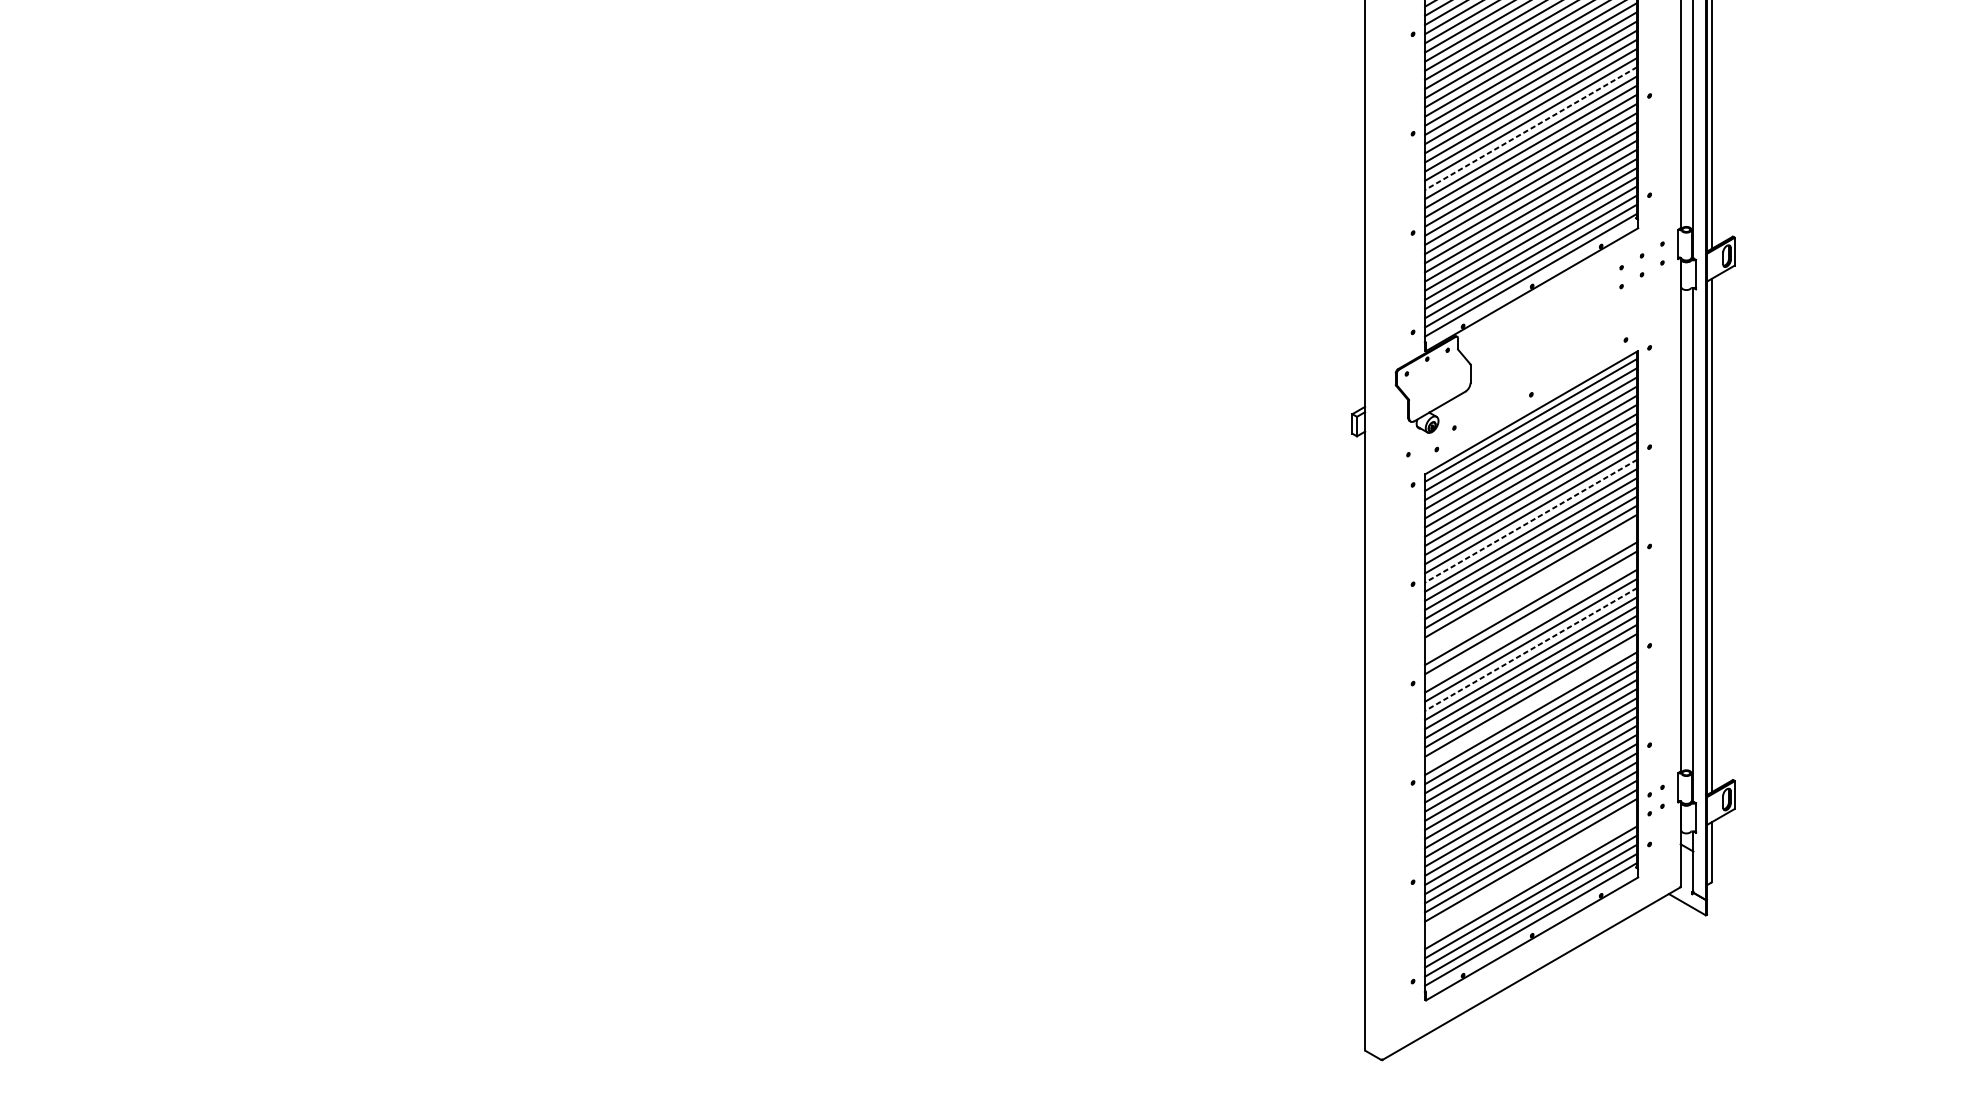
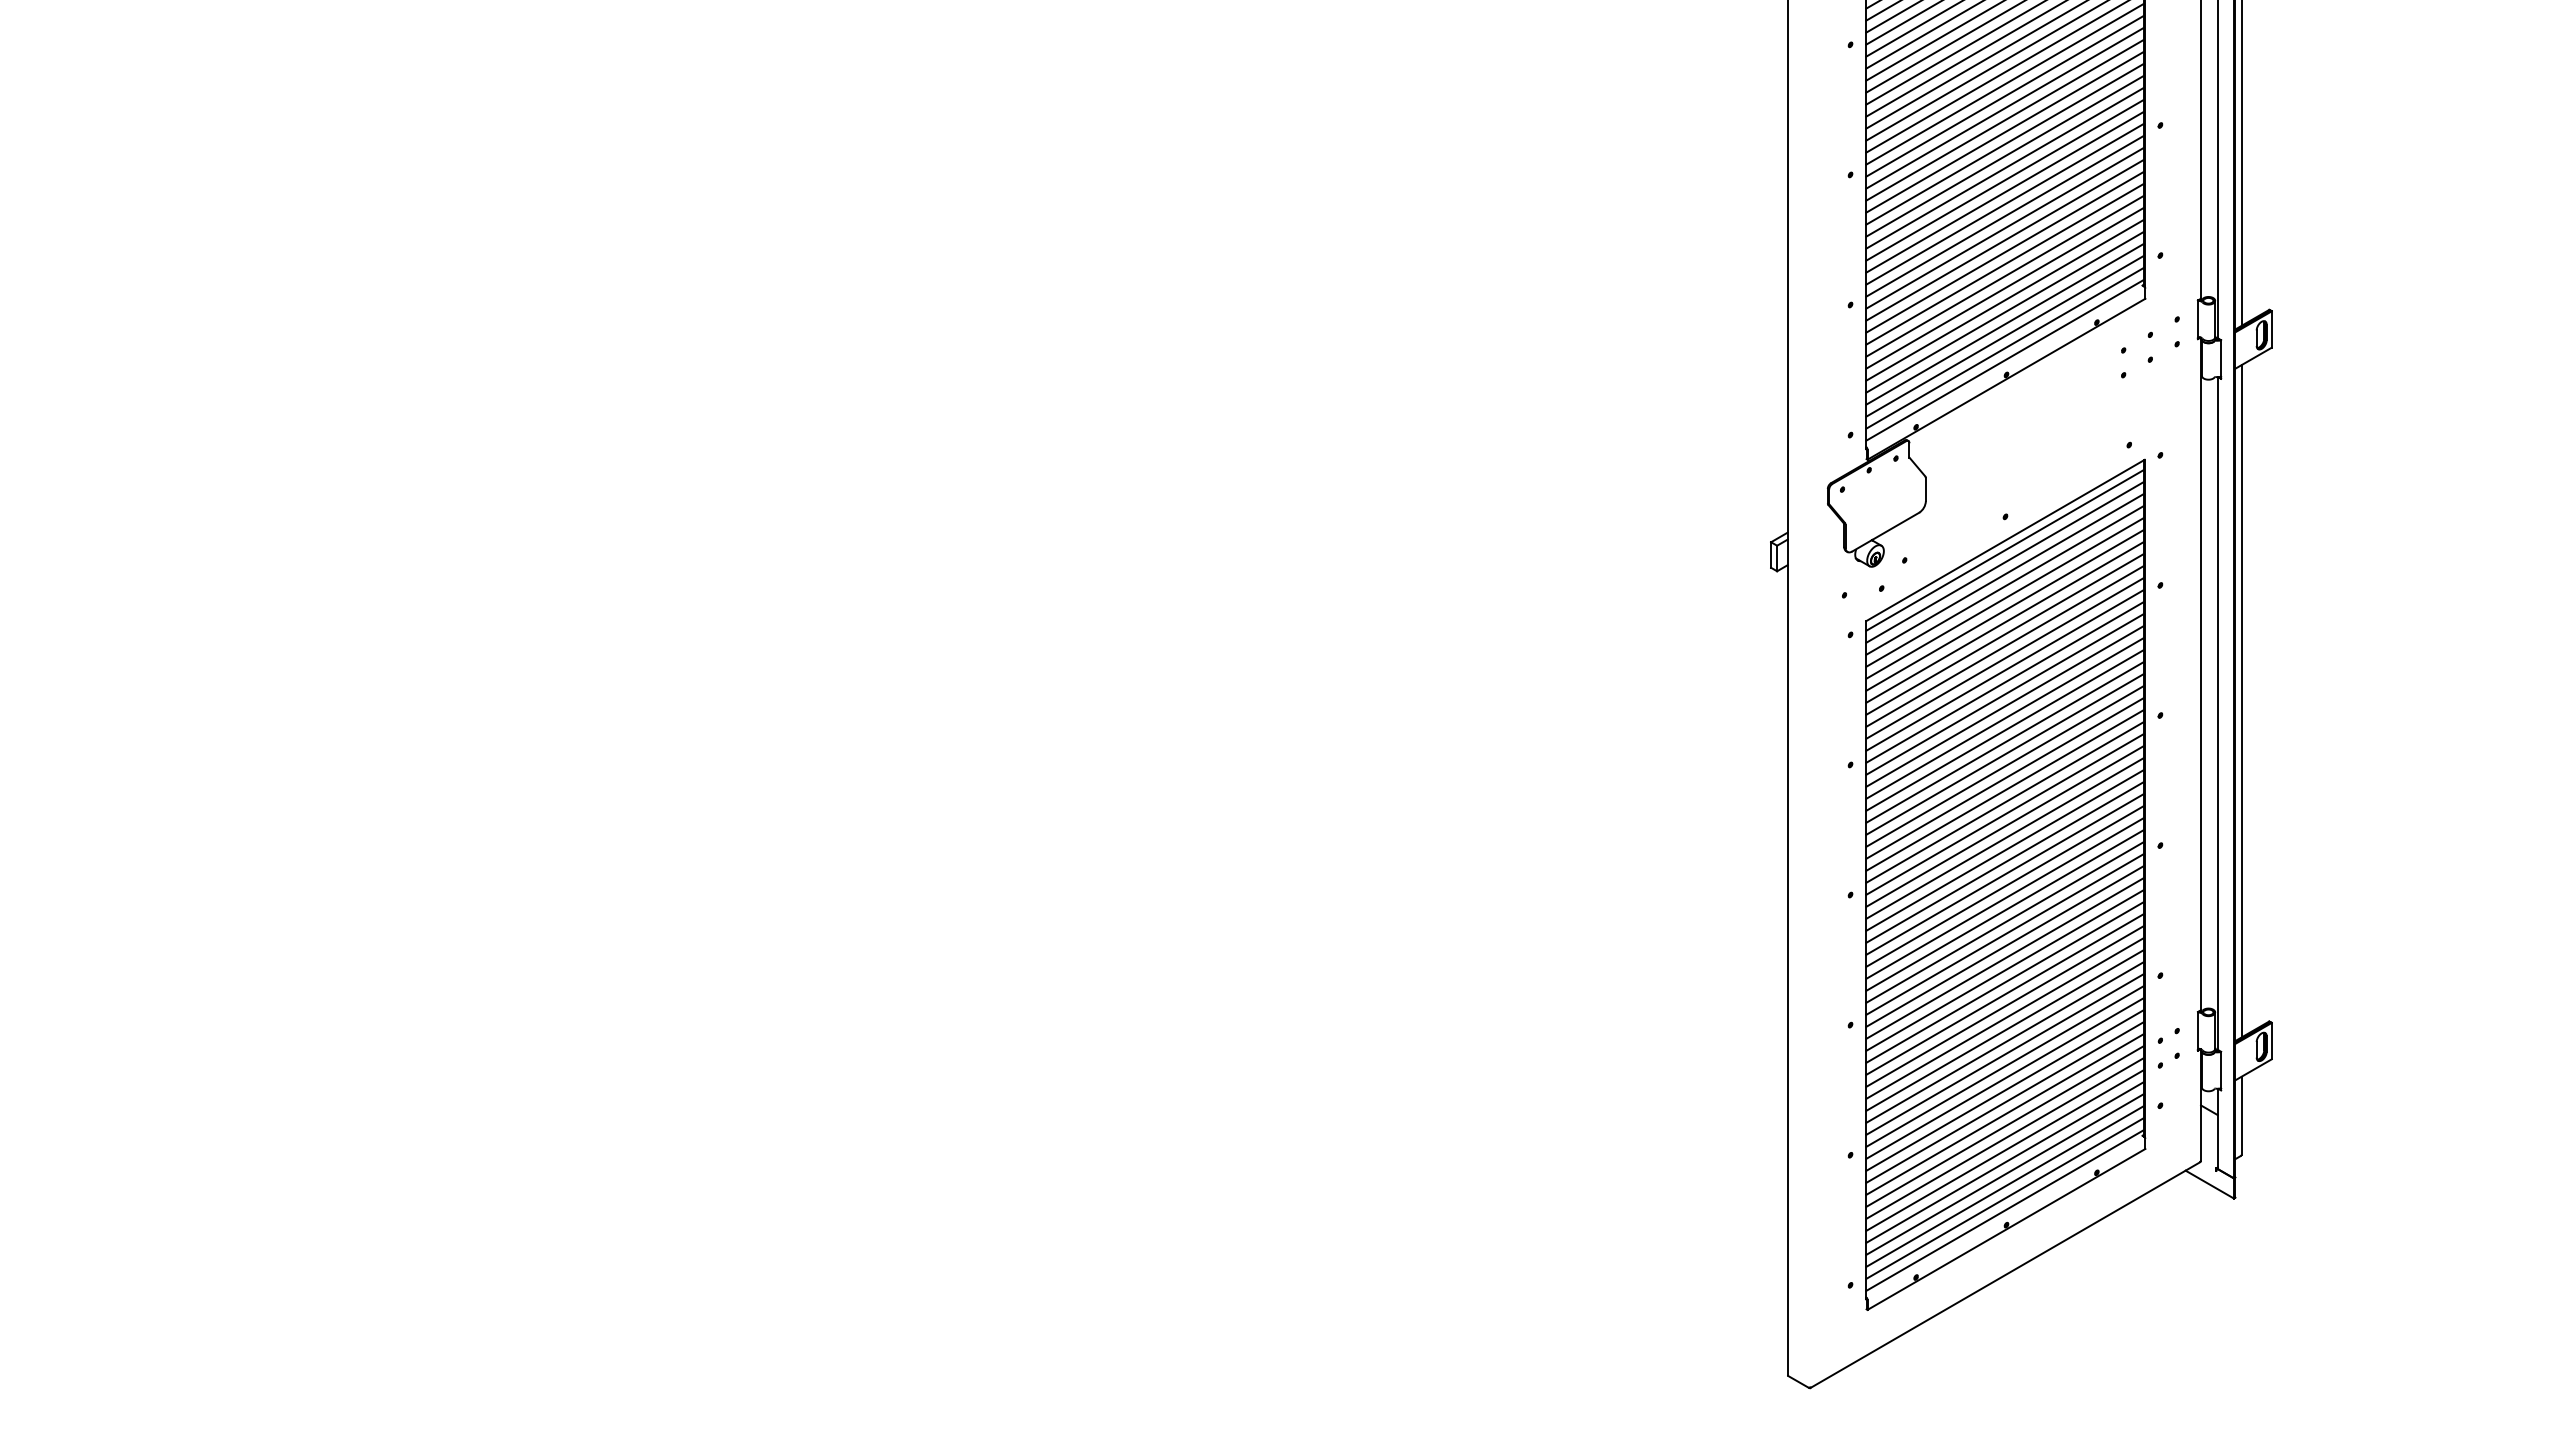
line: (1530, 128) -> (2004, 168), dashed -> solid
line: (1530, 521) -> (2004, 682), dashed -> solid
line: (1530, 585) -> (2004, 766), added
line: (1530, 594) -> (2004, 778), added
line: (1530, 622) -> (2004, 814), added
line: (1530, 649) -> (2004, 850), dashed -> solid
line: (1530, 704) -> (2004, 922), added
line: (1530, 869) -> (2004, 1138), added
line: (1530, 878) -> (2004, 1150), added

